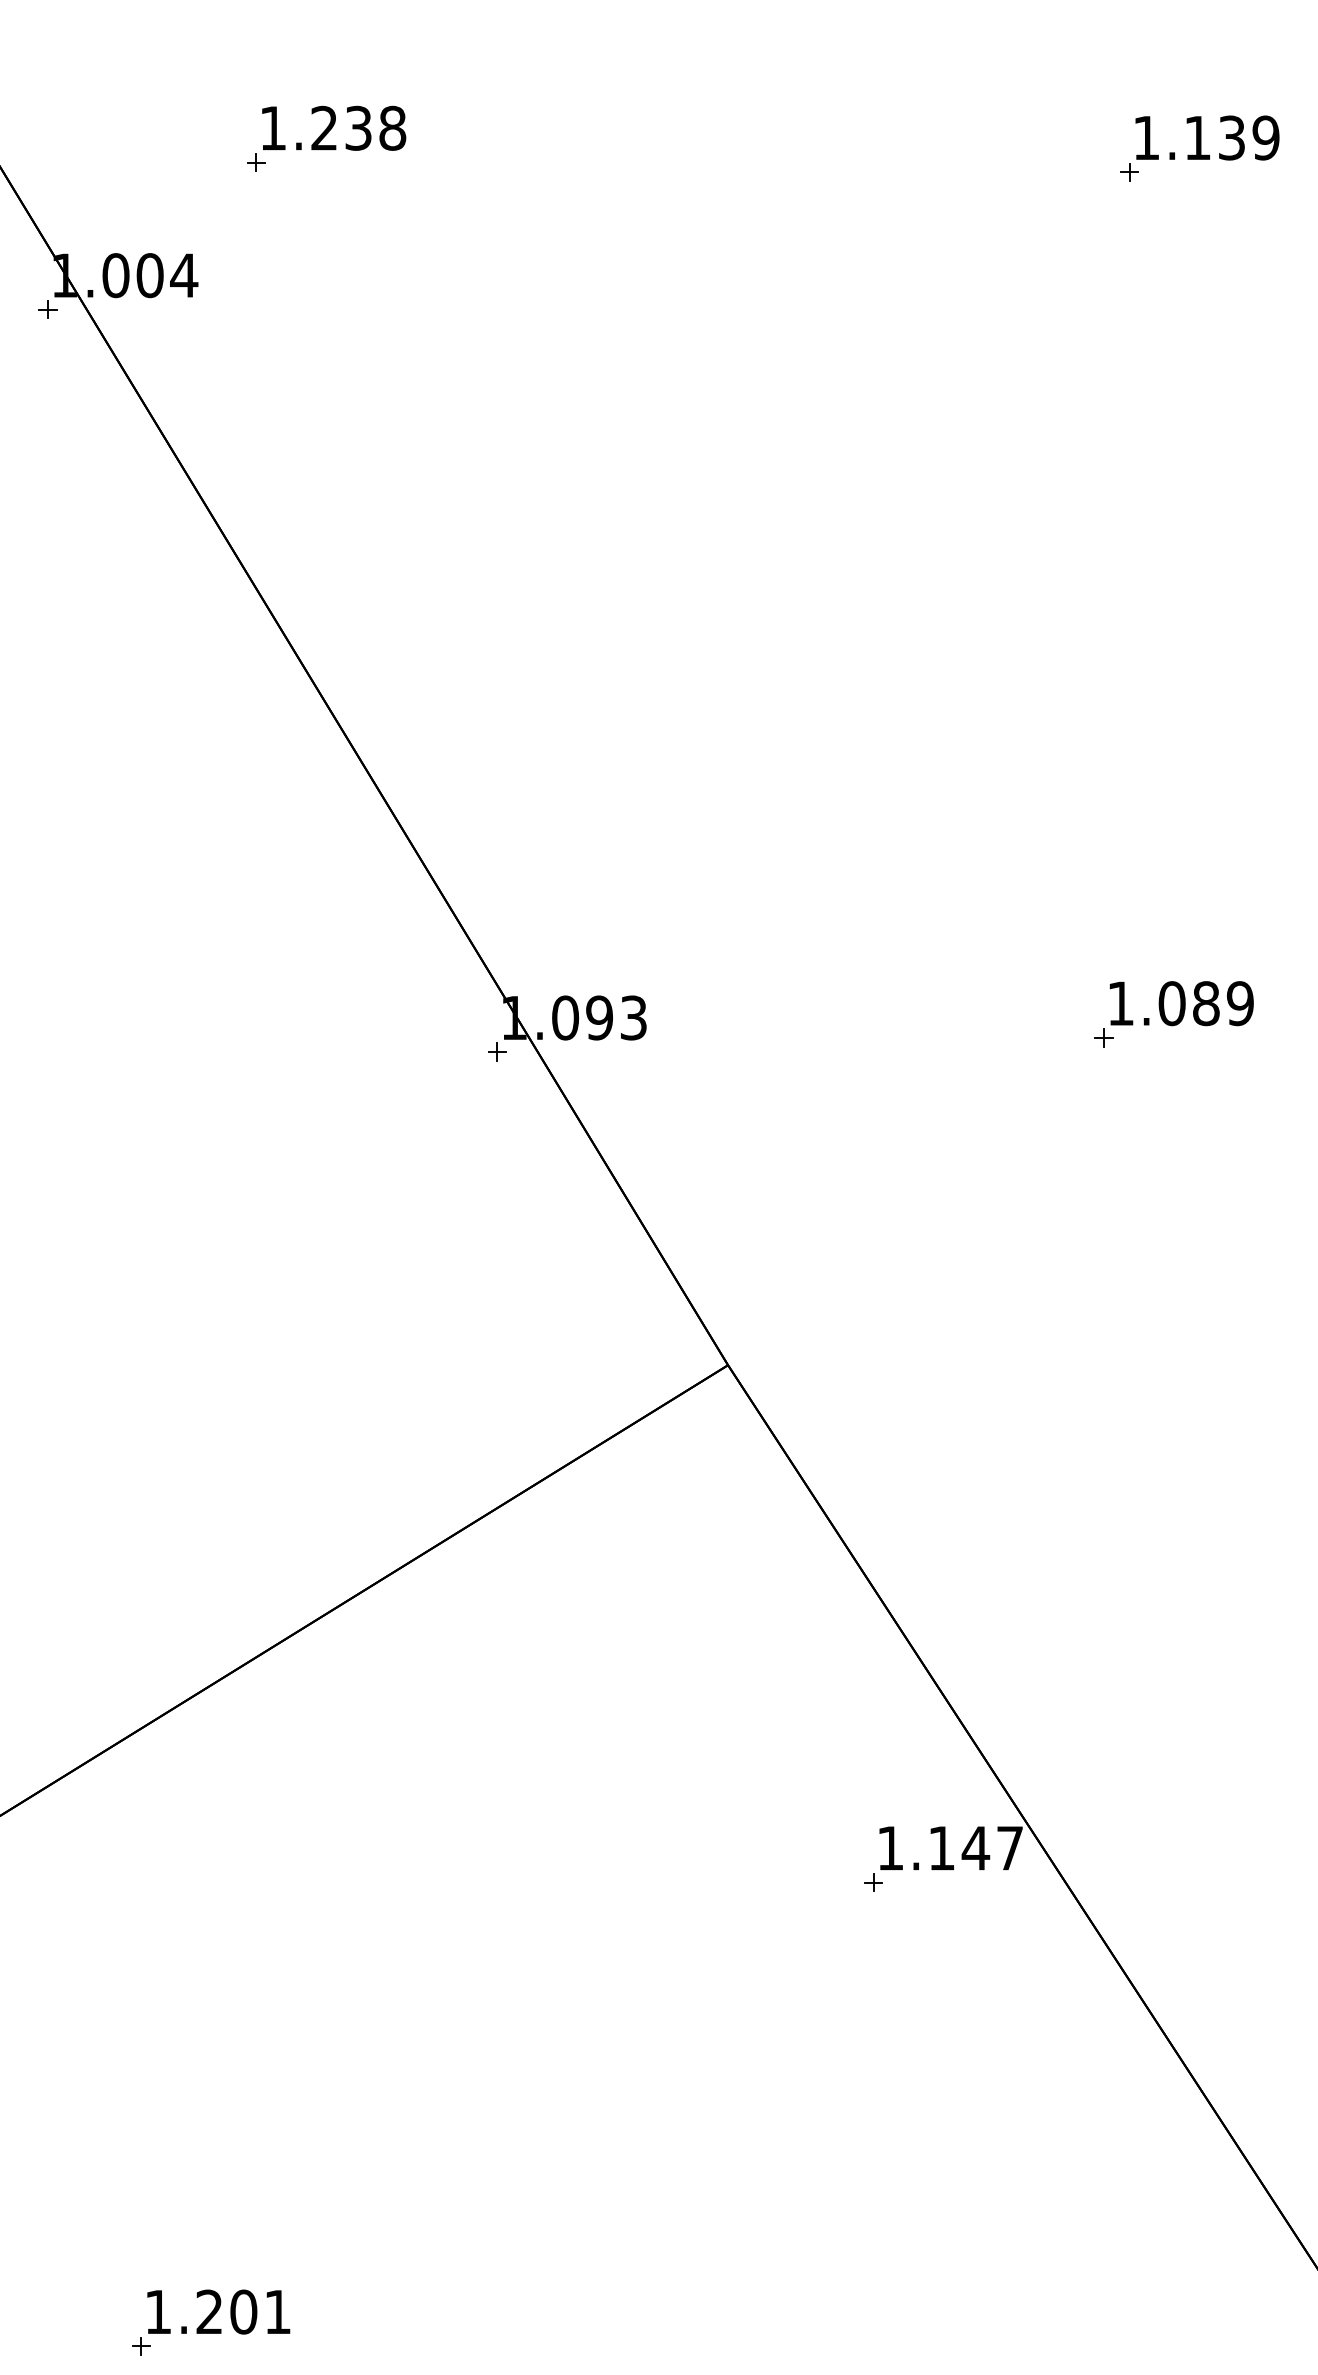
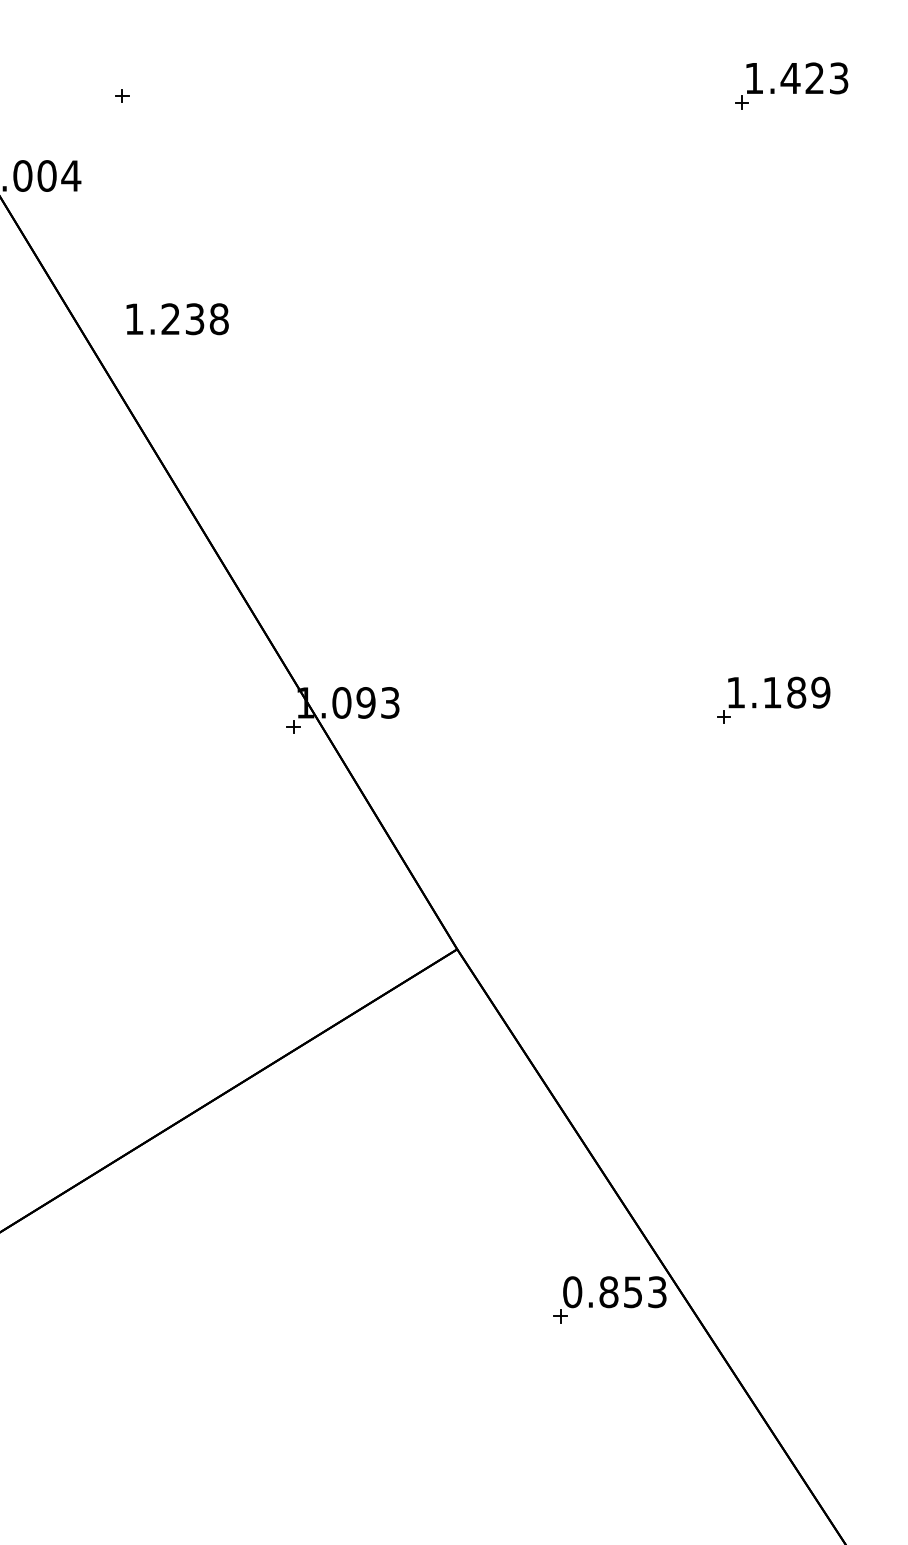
text: (334, 127) -> (177, 318), moved
text: (1231, 137) -> (814, 78), 1.139 -> 1.423
text: (1171, 1003) -> (771, 692), 1.089 -> 1.189
text: (949, 1847) -> (614, 1291), 1.147 -> 0.853

